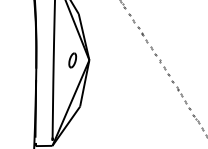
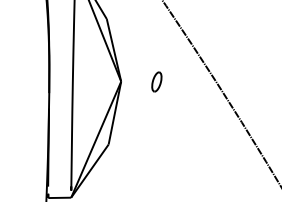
part: (72, 60) -> (156, 82), moved

